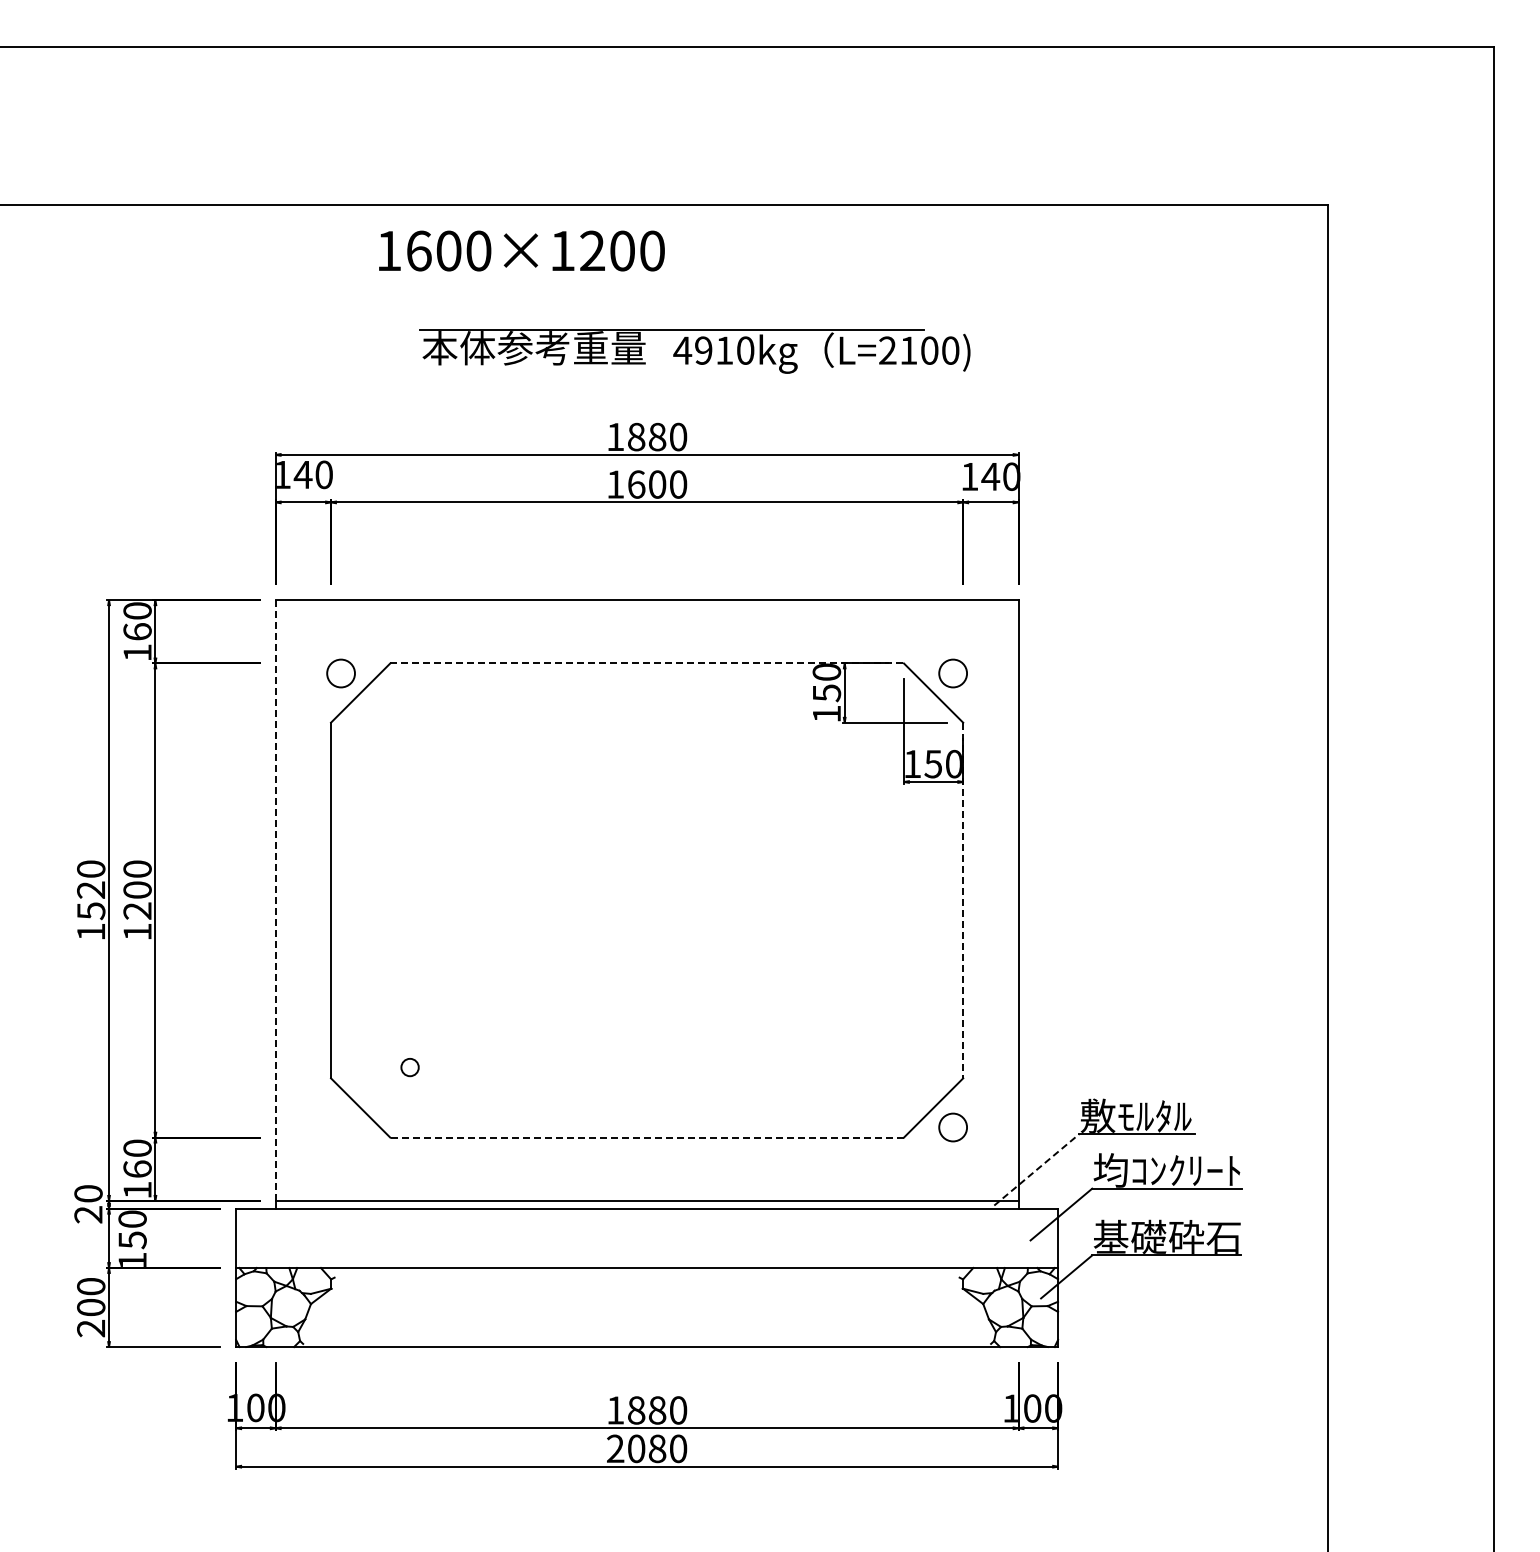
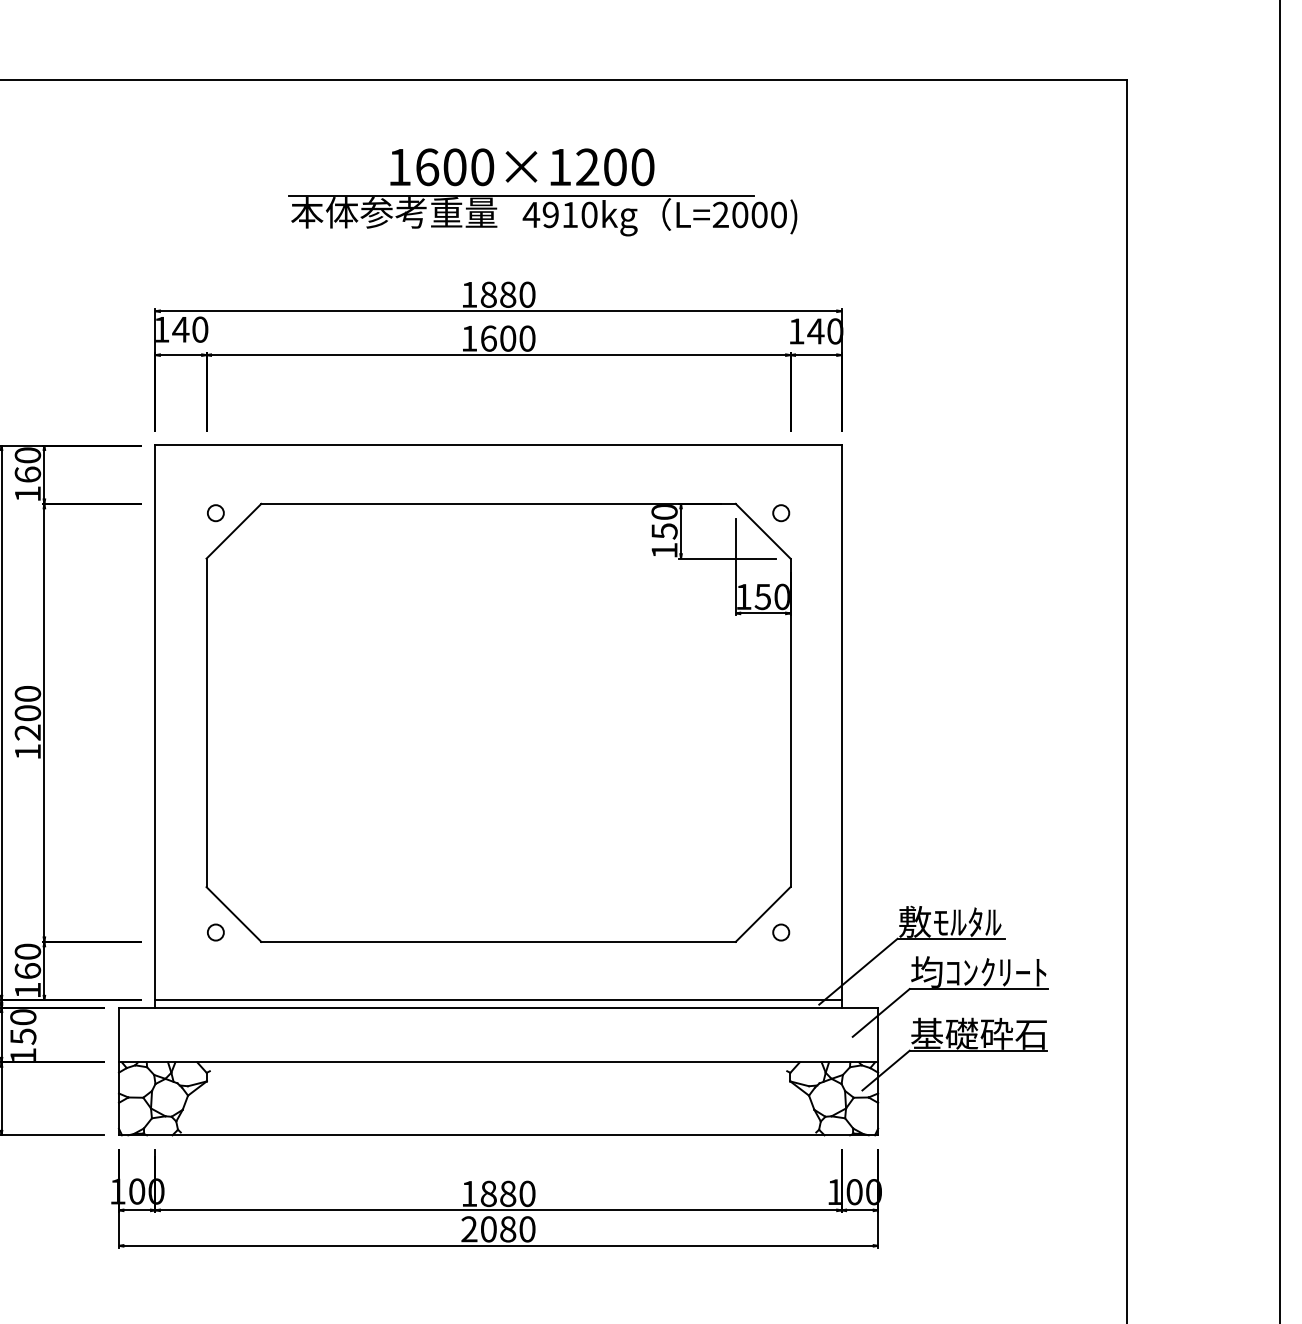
text: (521, 250) -> (521, 166), moved
text: (908, 350) -> (739, 214), L=2100) -> L=2000)
line: (647, 663) -> (498, 503), dashed -> solid
circle: (340, 673) -> (215, 513), size x0.62
circle: (952, 673) -> (780, 513), size x0.62
line: (275, 900) -> (155, 722), dashed -> solid
line: (963, 900) -> (790, 722), dashed -> solid
circle: (409, 1067) -> (215, 932), moved
circle: (952, 1127) -> (780, 932), size x0.62
line: (647, 1137) -> (498, 941), dashed -> solid
line: (1037, 1169) -> (859, 971), dashed -> solid

